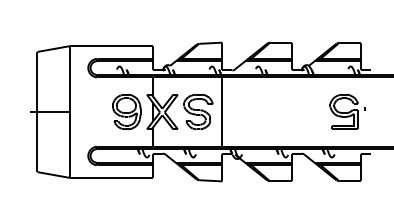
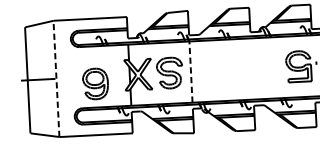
line: (69, 111) -> (56, 78), solid -> dashed
line: (222, 111) -> (191, 71), solid -> dashed
part: (126, 112) -> (95, 84), moved

